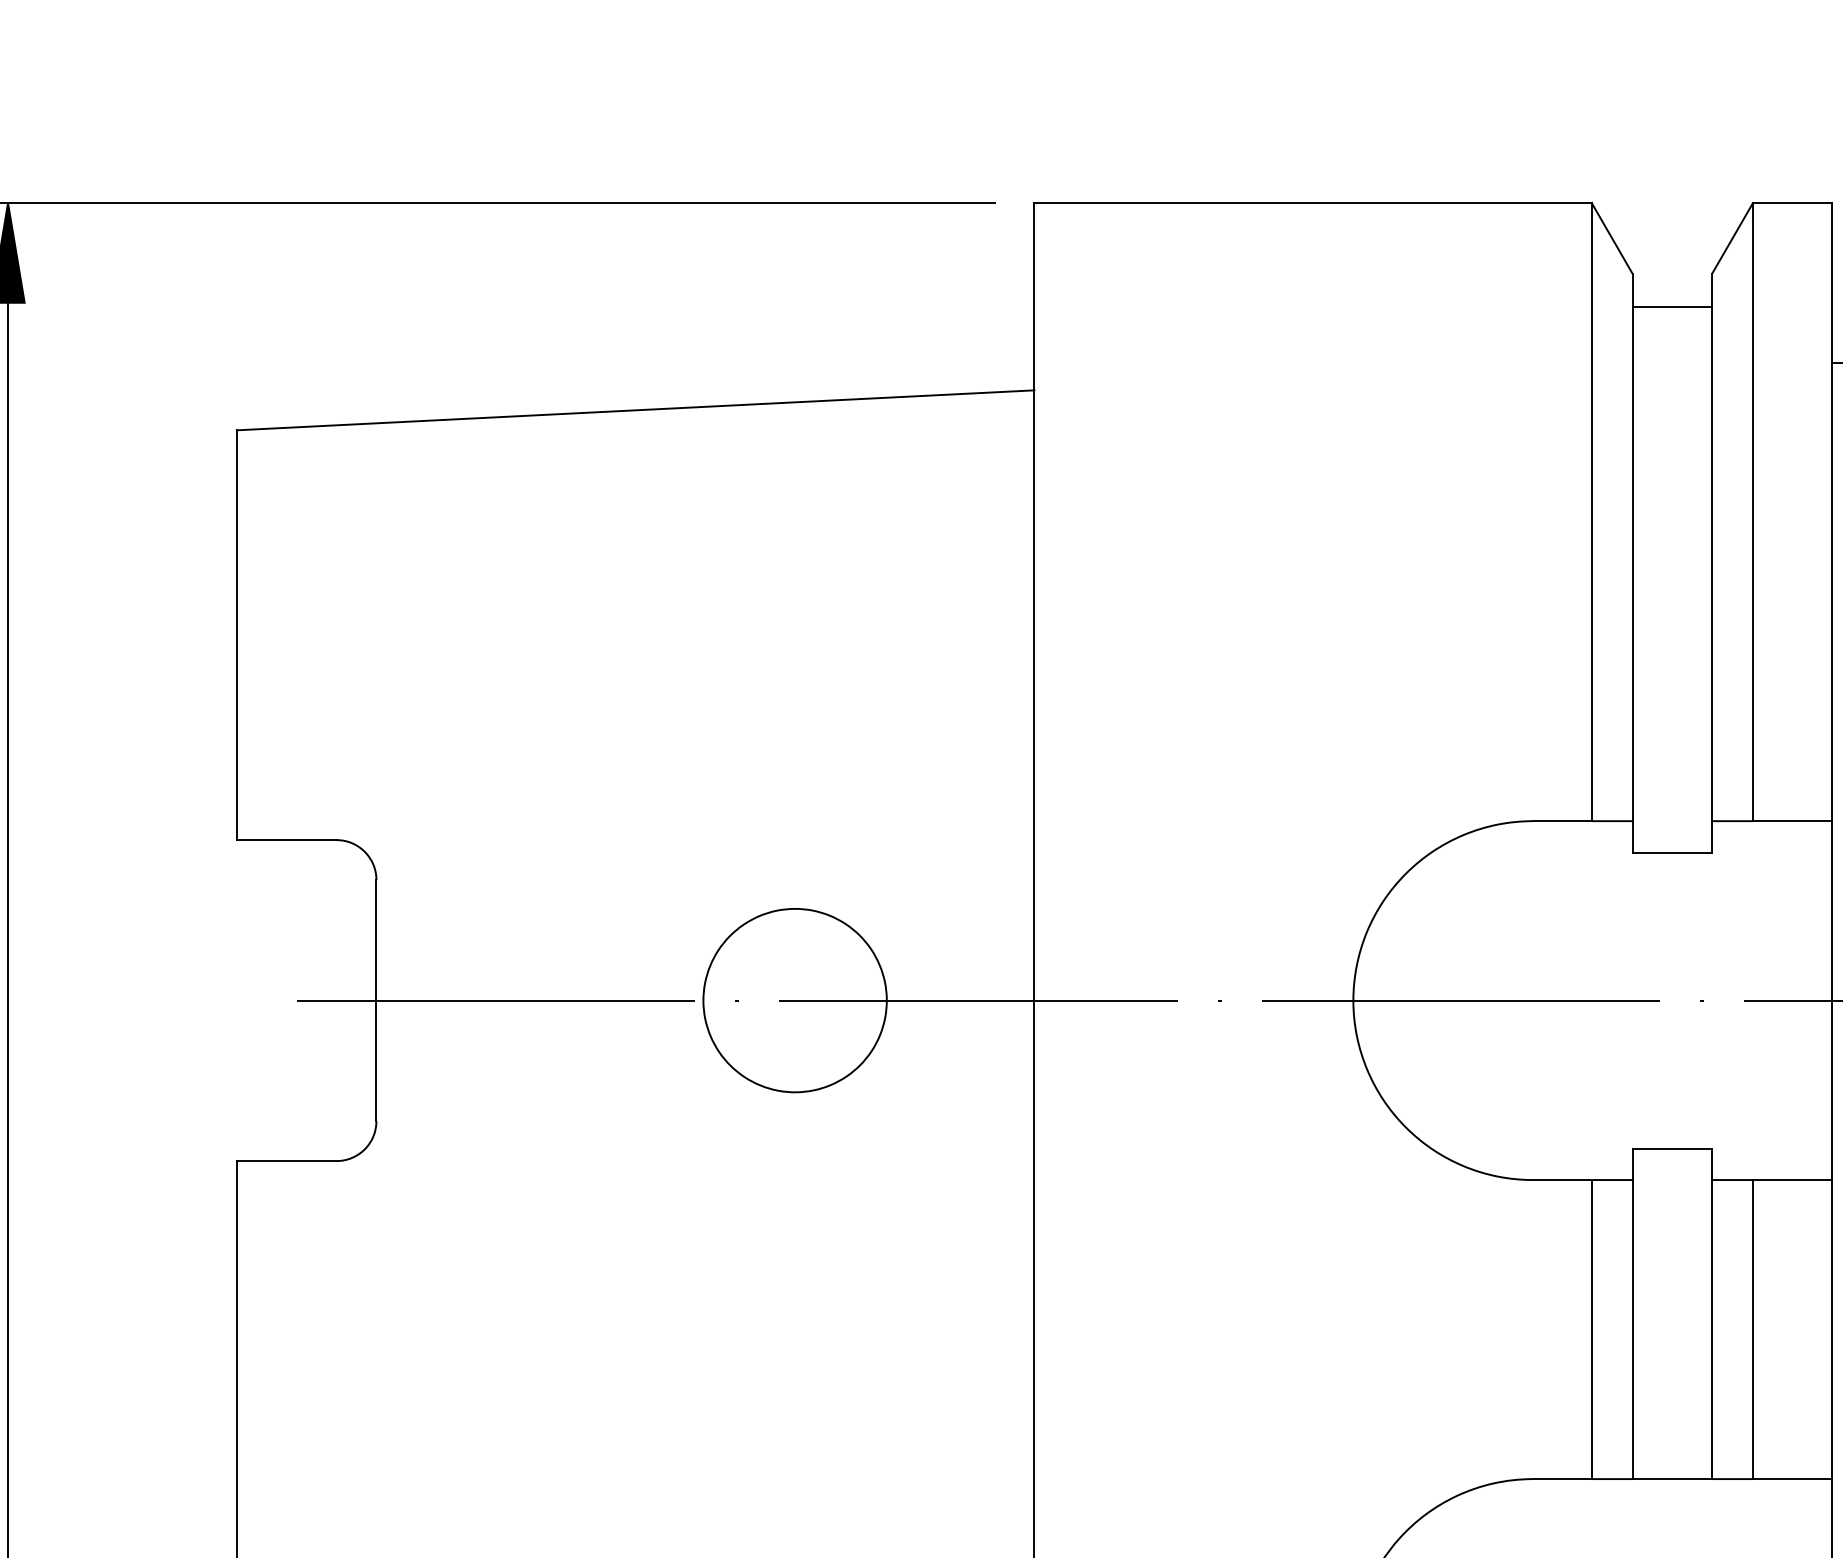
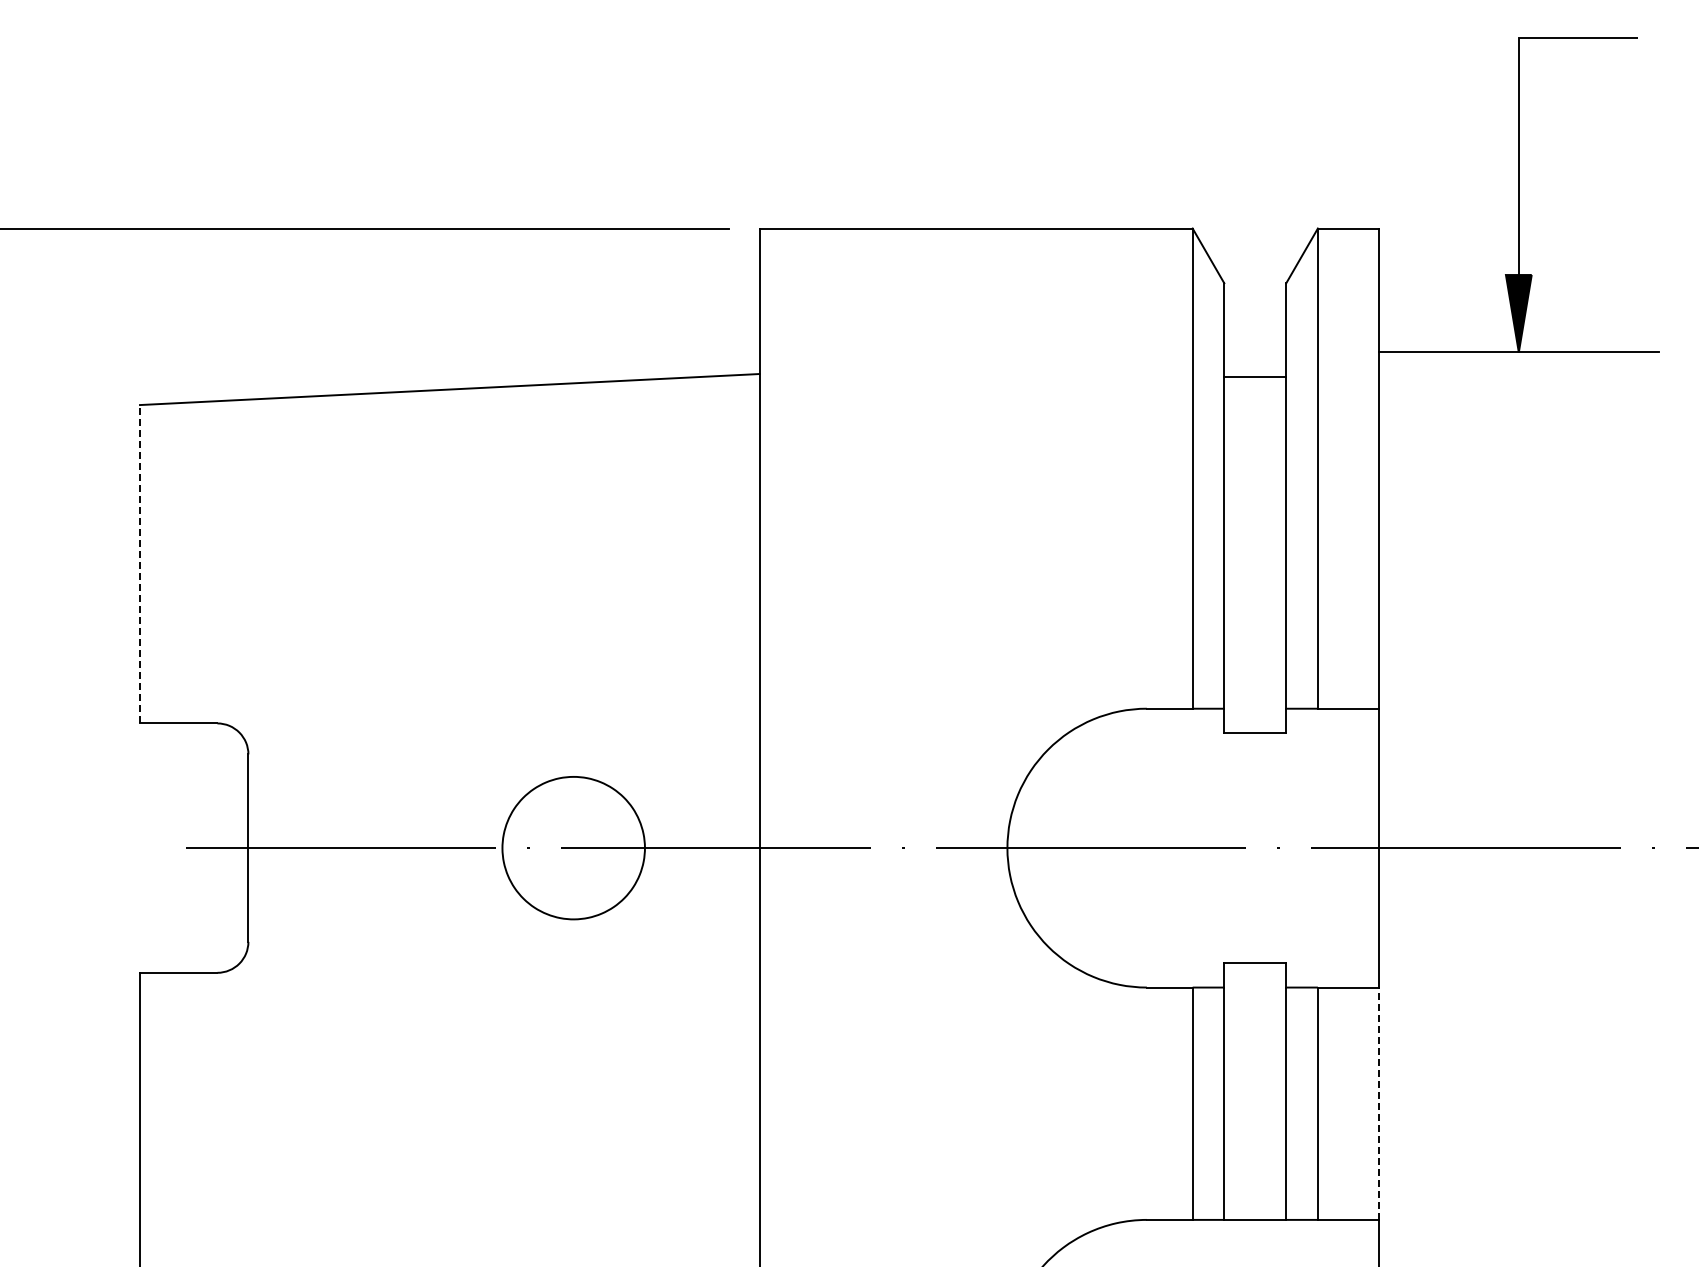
line: (1672, 307) -> (1255, 377), moved
line: (236, 634) -> (139, 563), solid -> dashed
line: (1832, 1329) -> (1379, 1103), solid -> dashed

